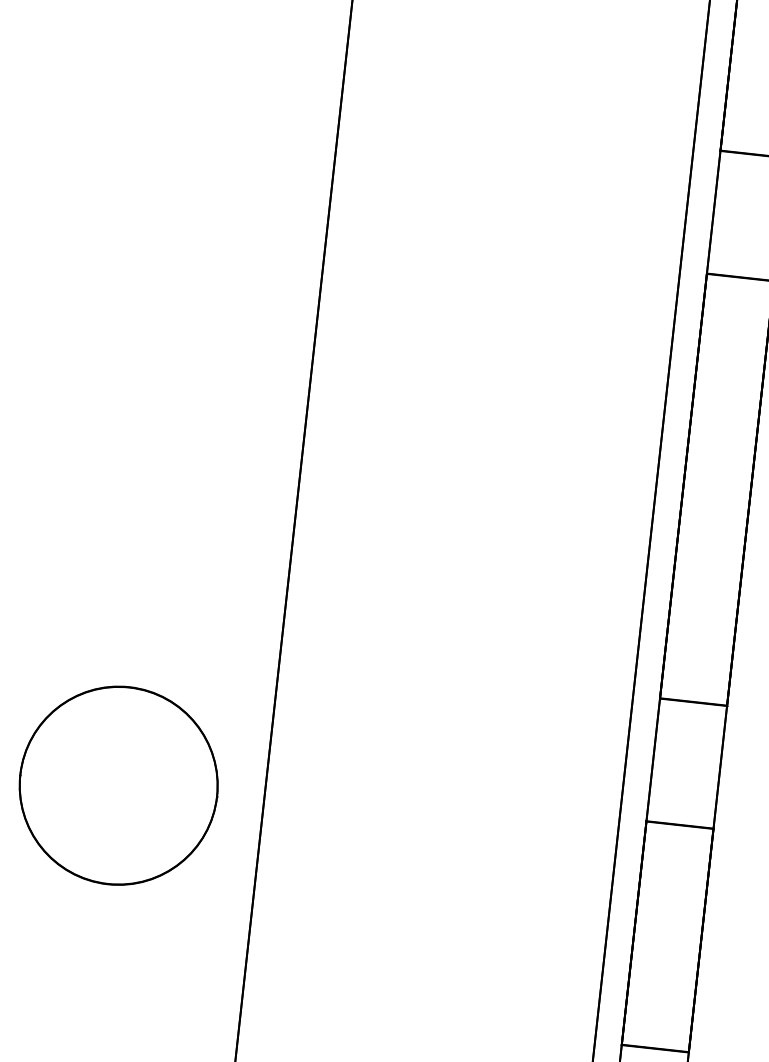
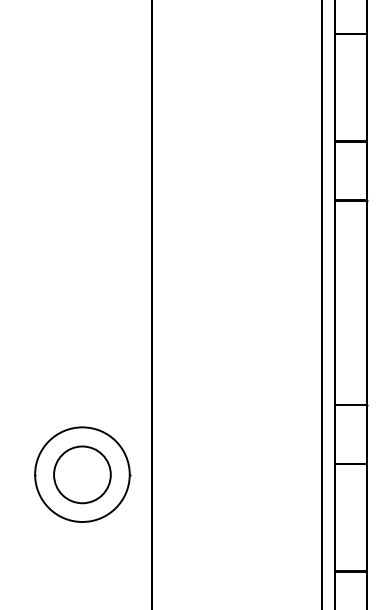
circle: (118, 785) -> (82, 474), size x0.6

